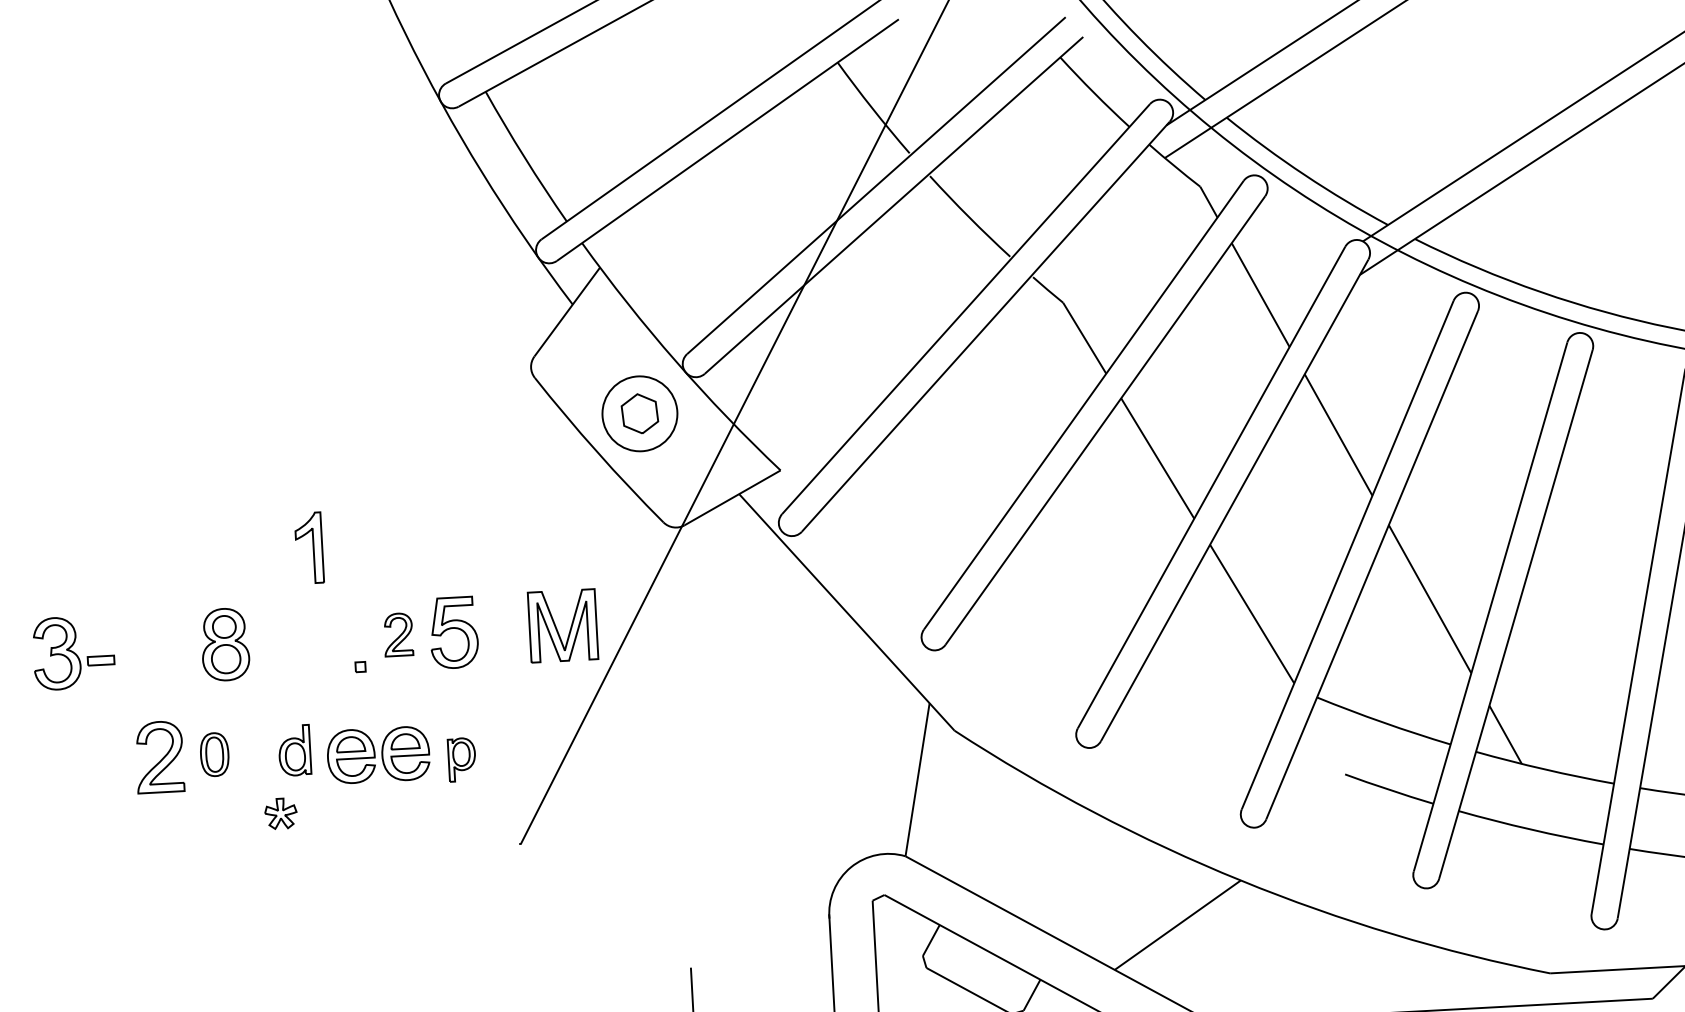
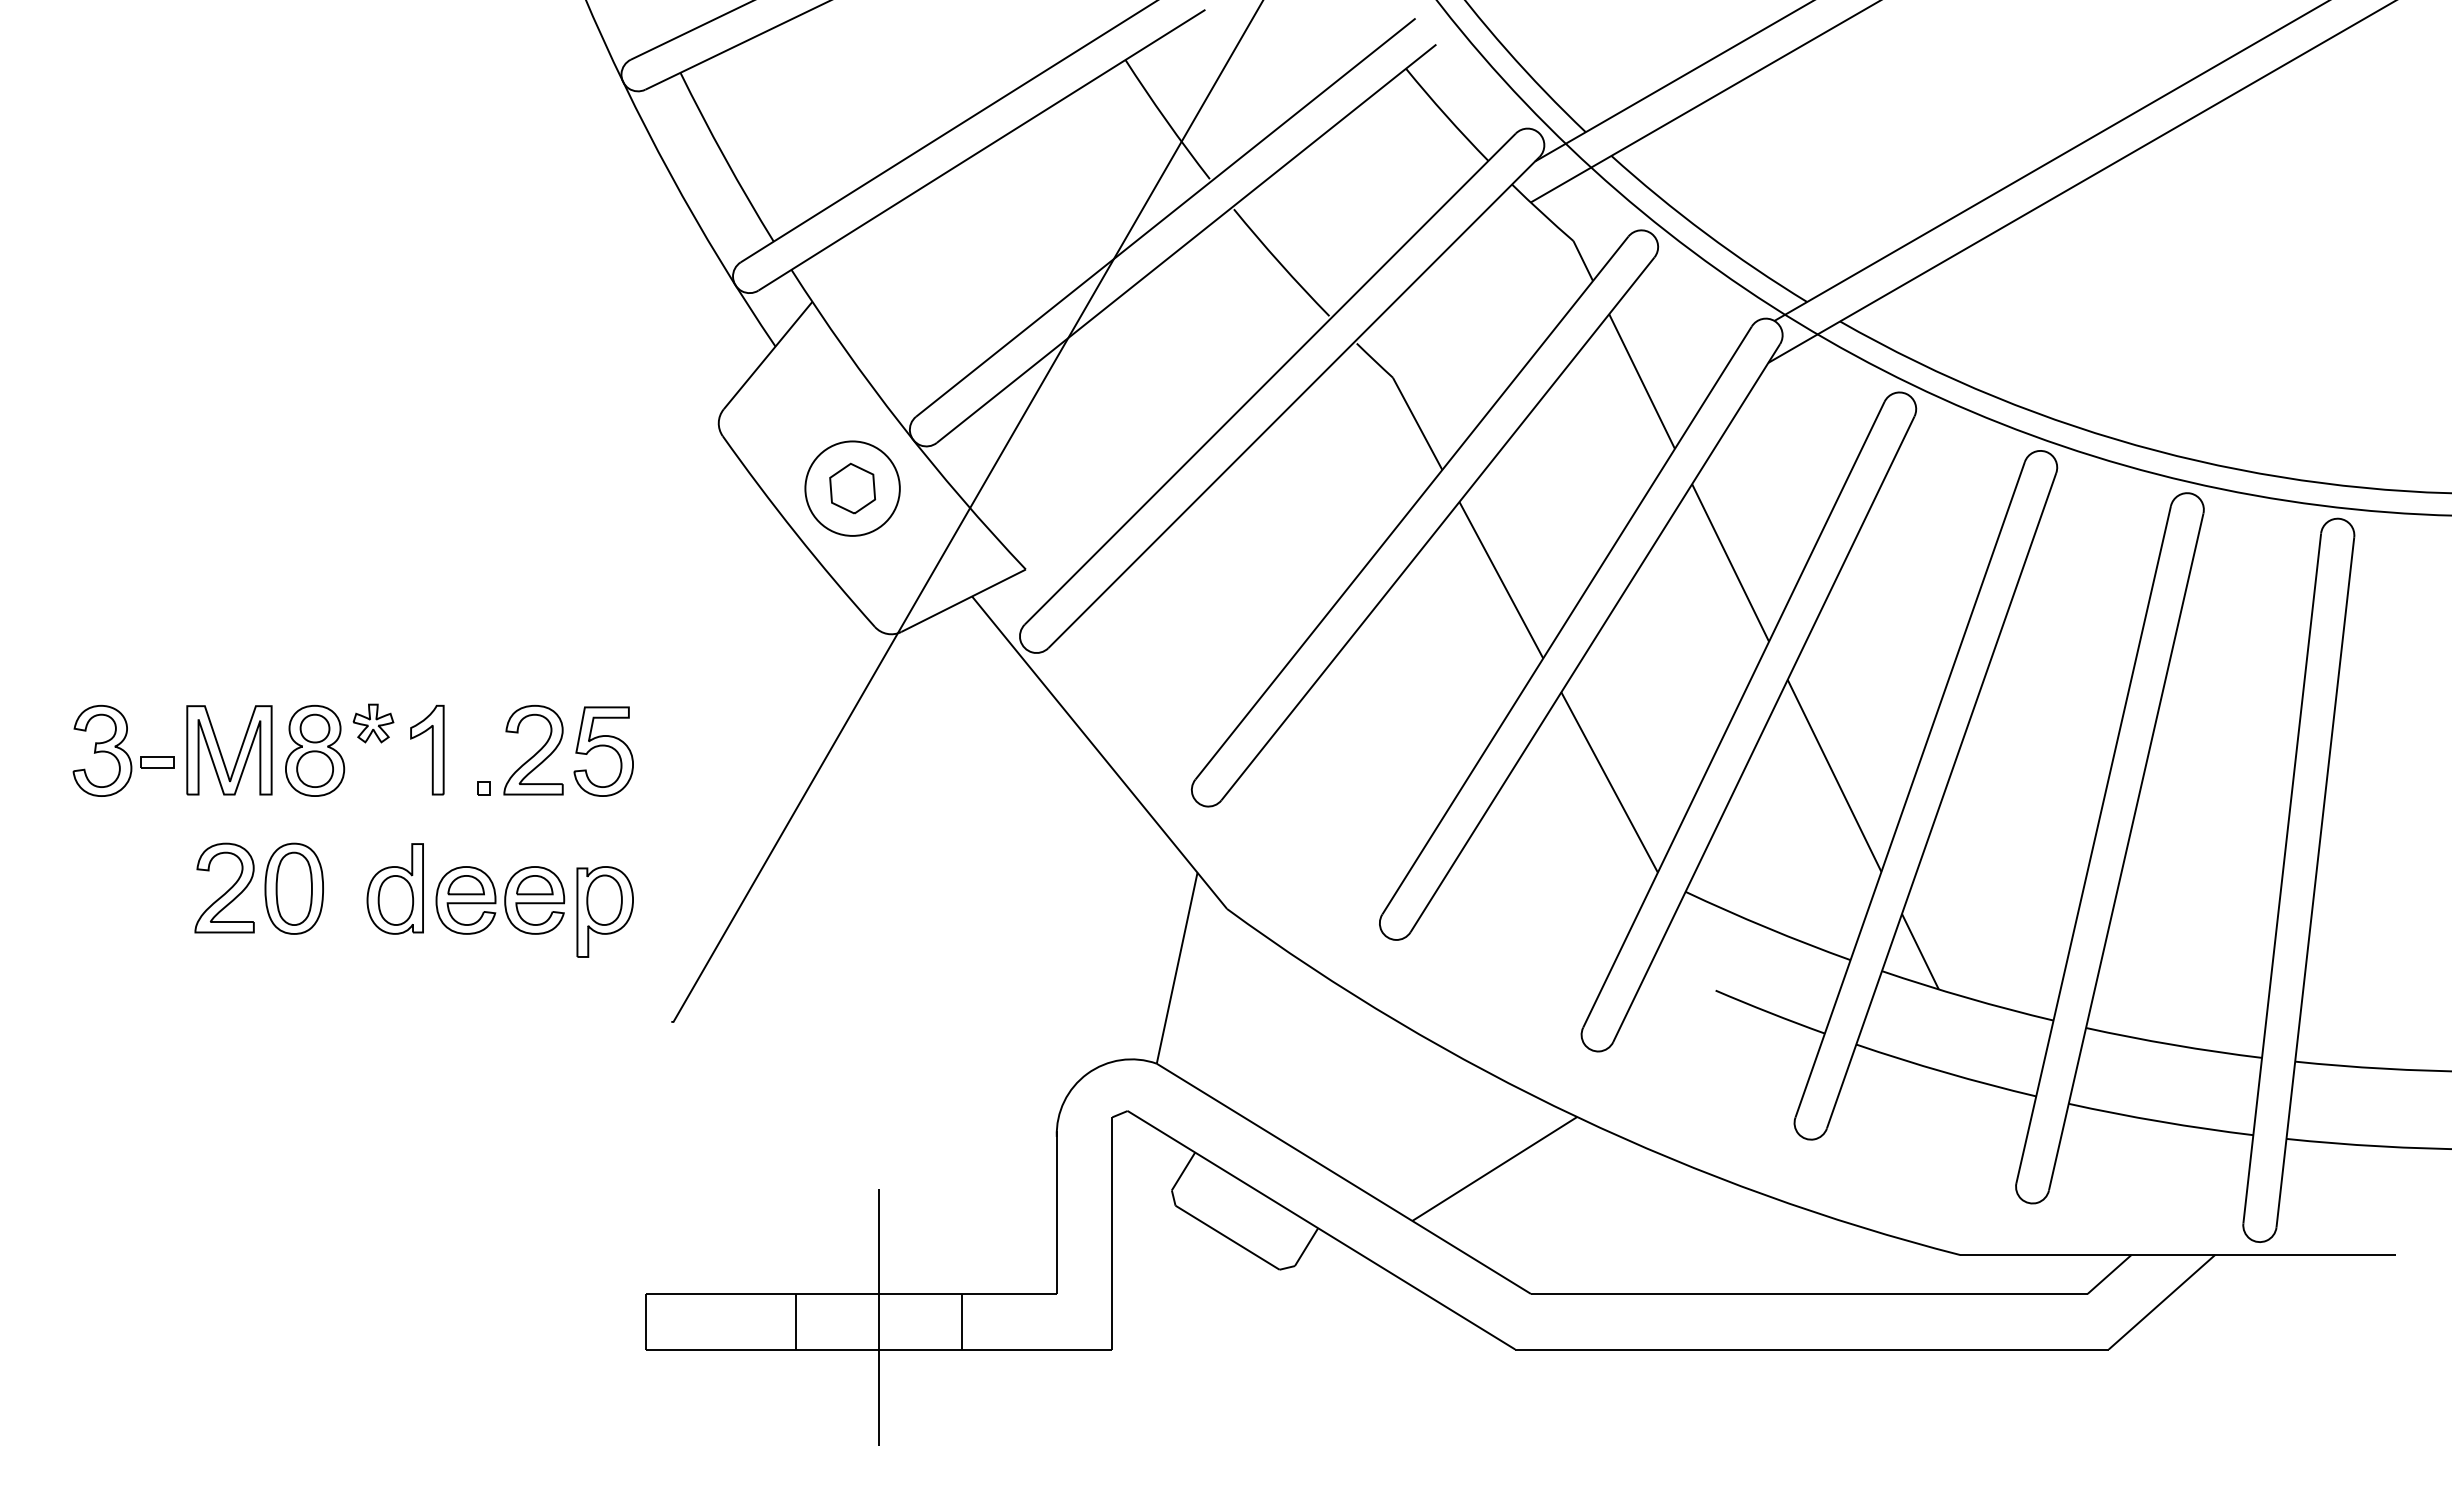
part: (309, 547) -> (427, 749), moved
part: (556, 627) -> (221, 752), moved
part: (398, 634) -> (533, 750), size x1.67
part: (294, 750) -> (394, 888), size x1.43
part: (214, 754) -> (293, 888), size x1.67
part: (461, 759) -> (604, 911), size x1.67
part: (280, 813) -> (373, 723), moved

